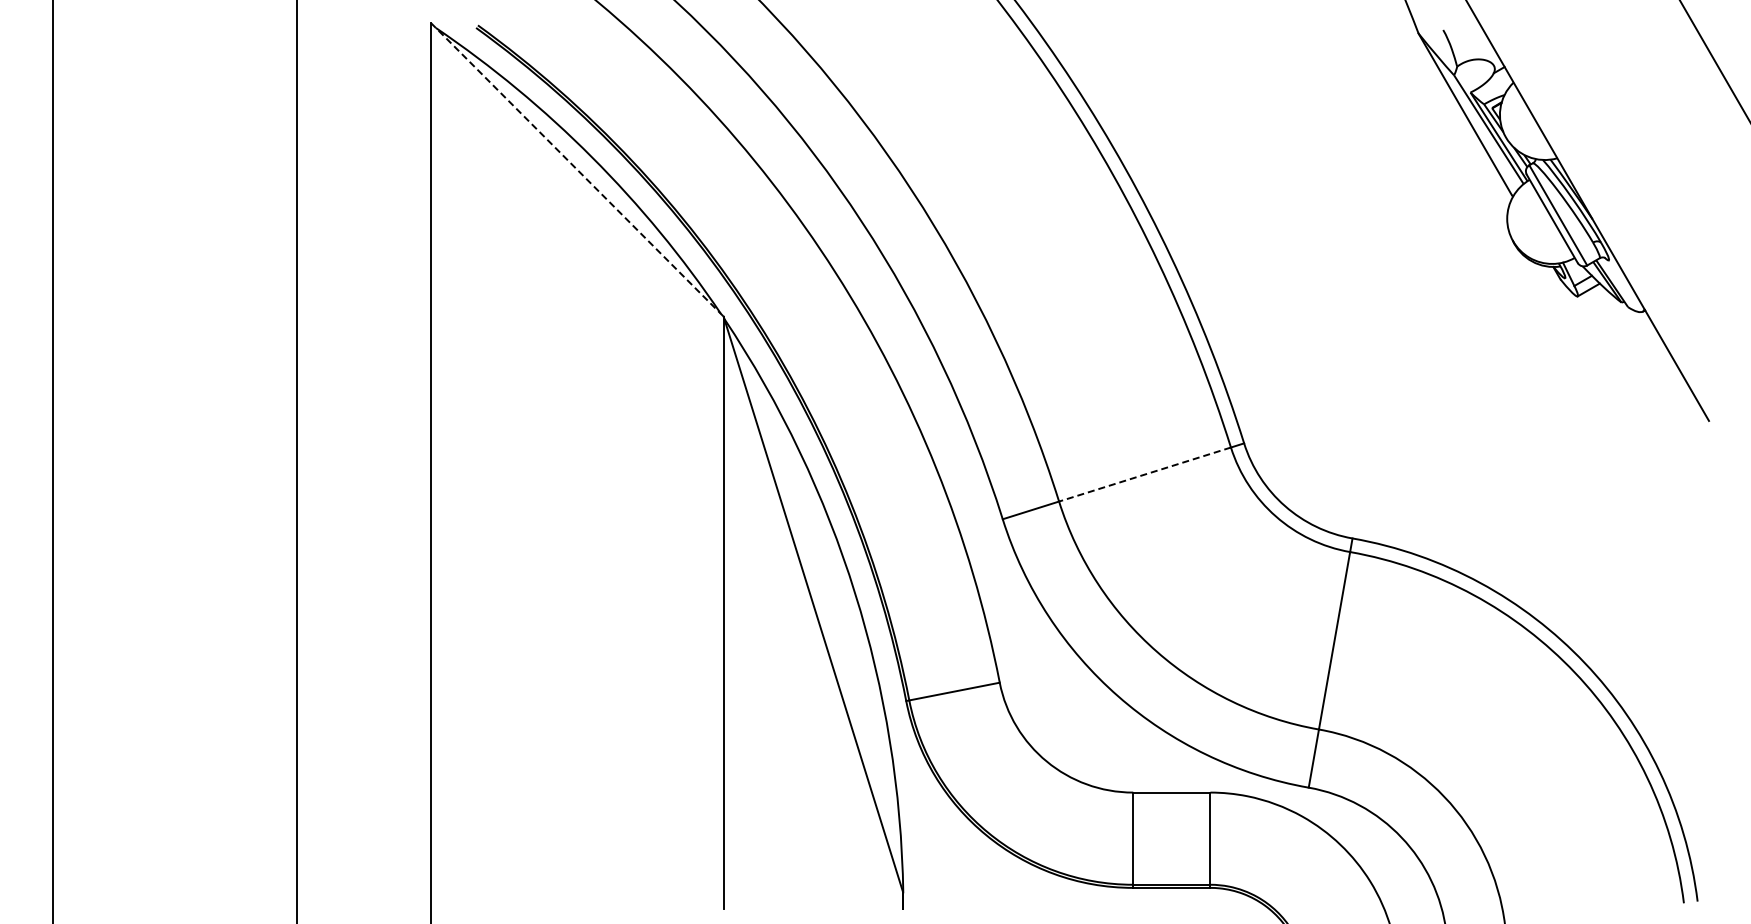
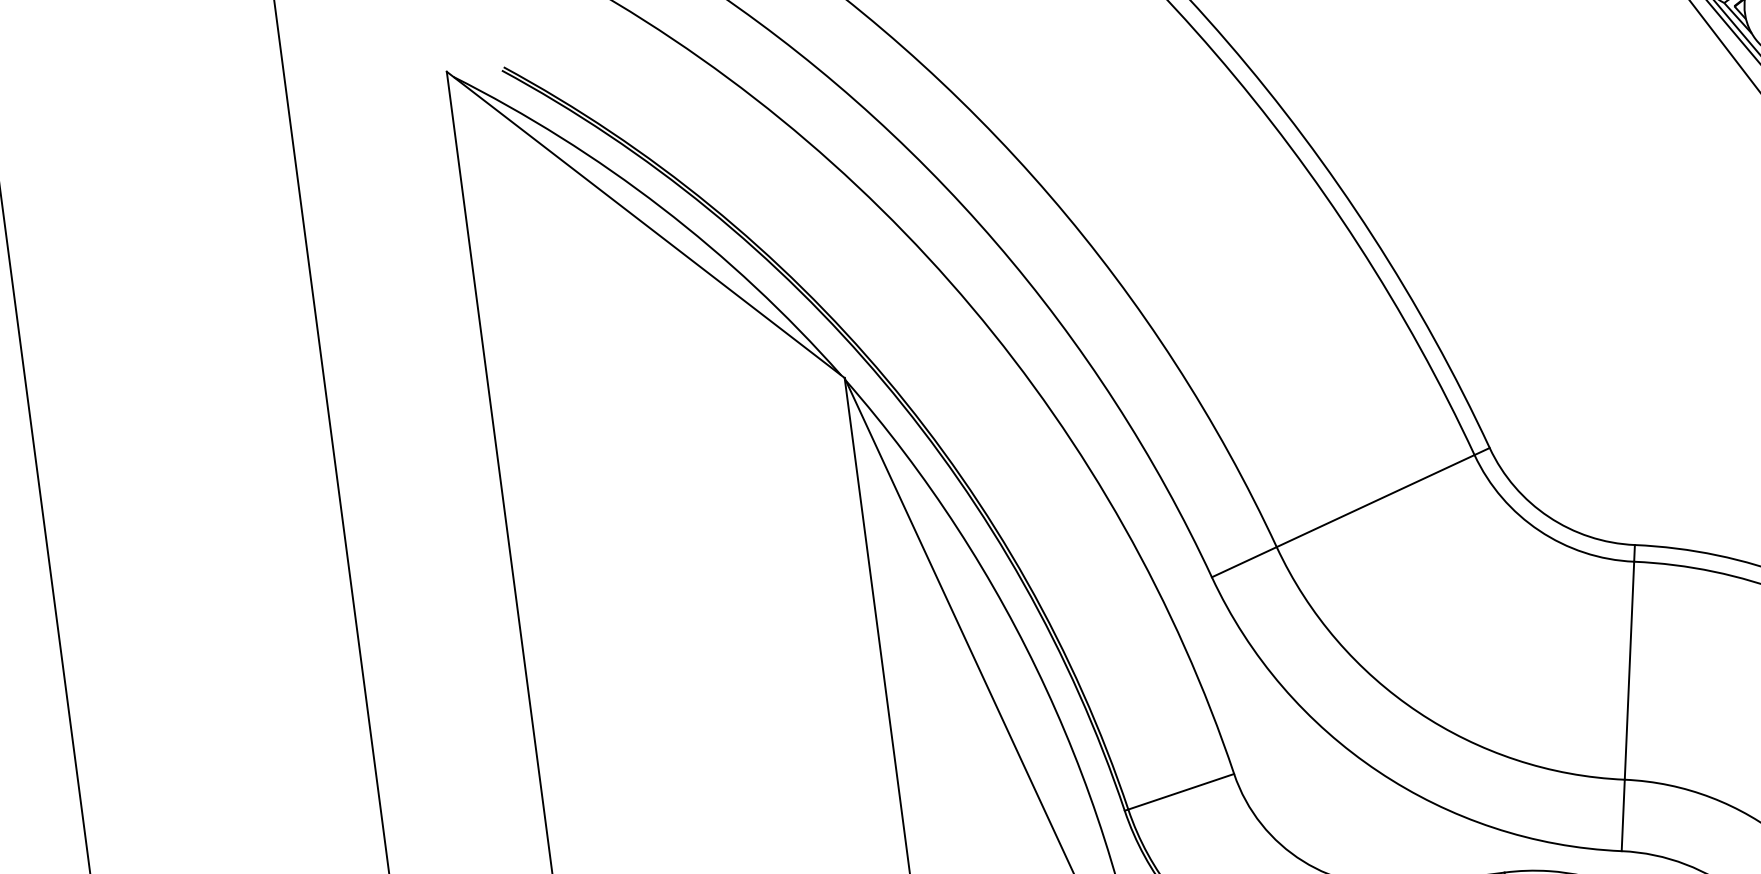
line: (577, 170) -> (646, 225), dashed -> solid
line: (1144, 474) -> (1375, 501), dashed -> solid

